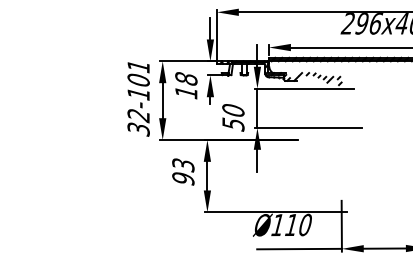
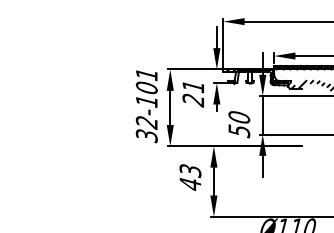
text: (186, 86) -> (193, 94), 18 -> 21
text: (183, 178) -> (190, 183), 93 -> 43

